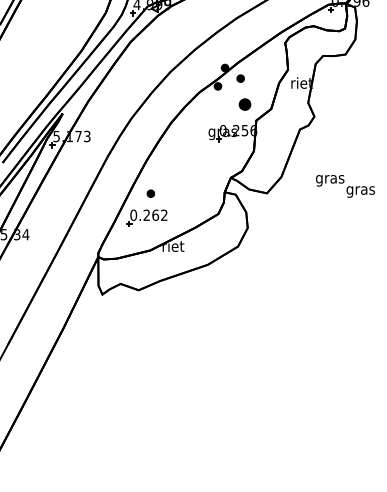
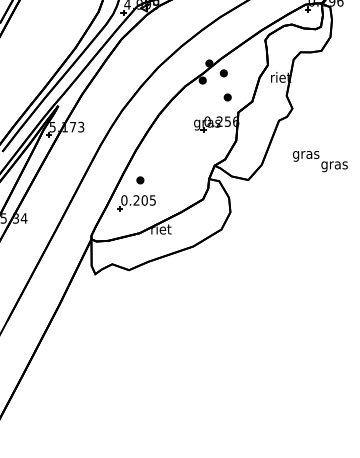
part: (244, 104) -> (227, 97), size x0.62
text: (345, 186) -> (320, 161), moved
text: (159, 215) -> (148, 200), 0.262 -> 0.205

